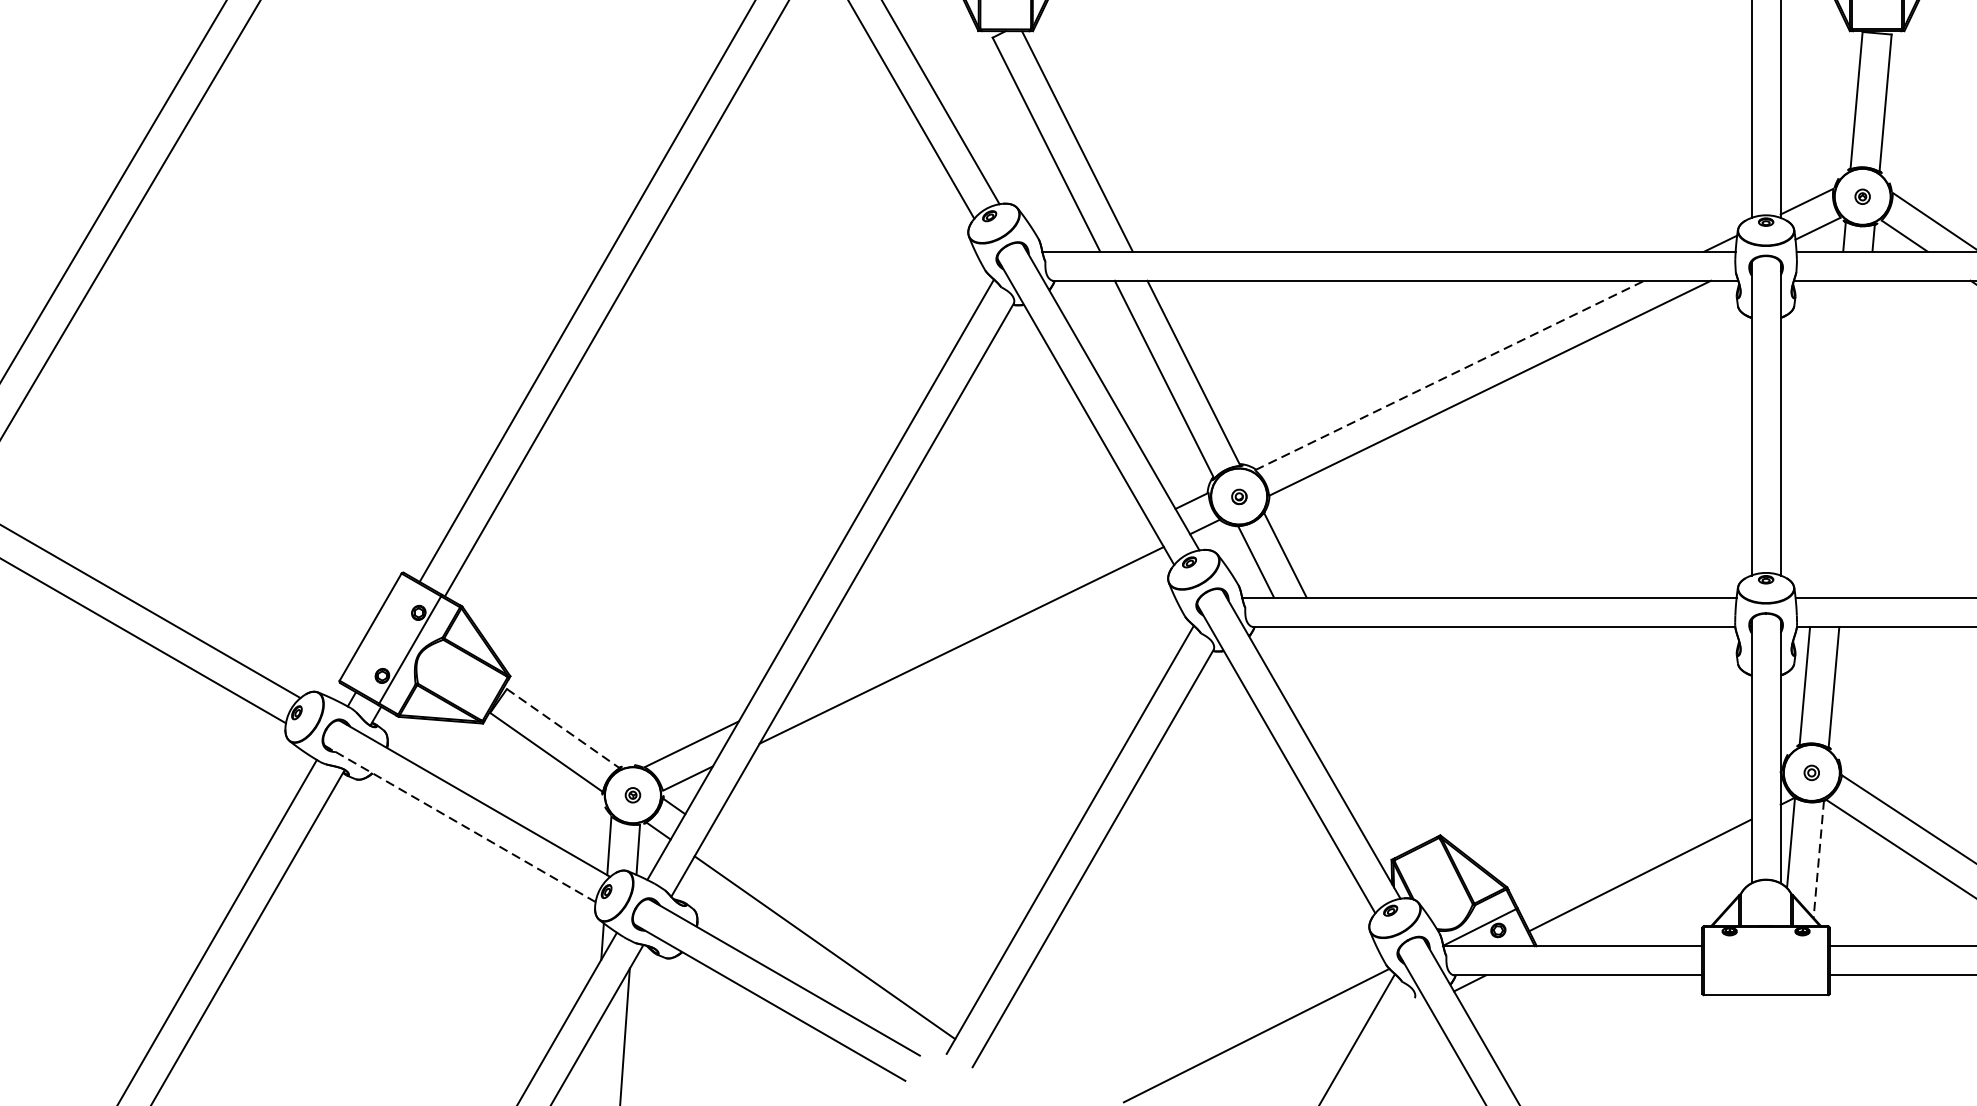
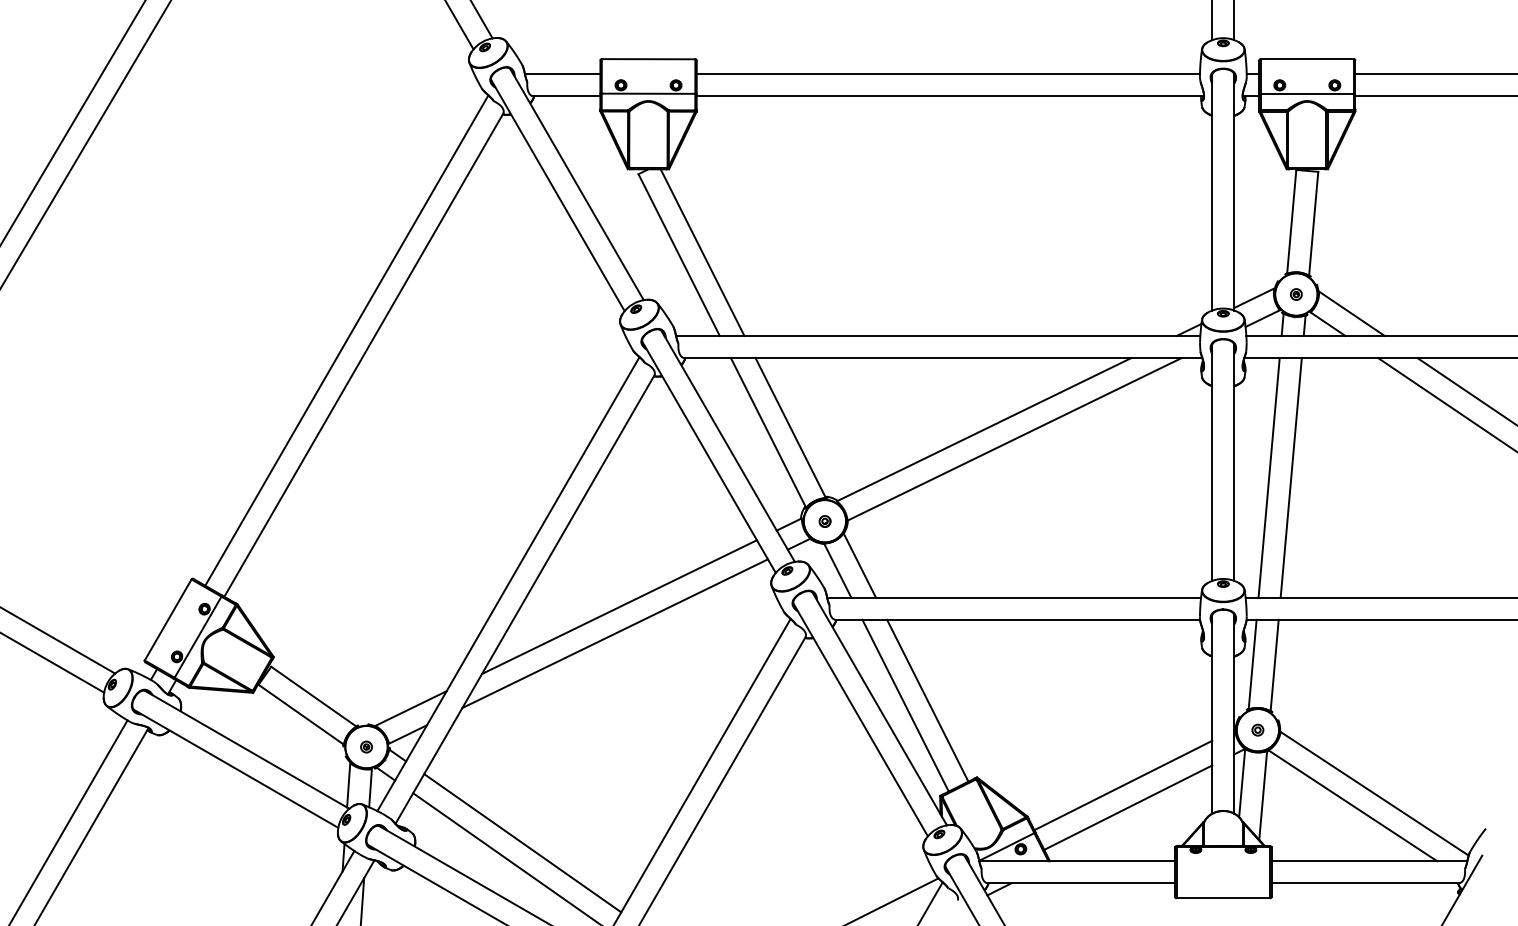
line: (1450, 375) -> (984, 429), dashed -> solid
line: (1825, 438) -> (1268, 477), added
line: (1854, 438) -> (1290, 477), added
line: (967, 610) -> (619, 607), added
line: (564, 729) -> (314, 697), dashed -> solid
line: (1374, 733) -> (927, 700), added
line: (1345, 740) -> (905, 705), added
line: (459, 823) -> (235, 768), dashed -> solid
line: (1634, 846) -> (1123, 785), added
line: (1819, 859) -> (1263, 795), dashed -> solid
line: (839, 922) -> (522, 843), added

